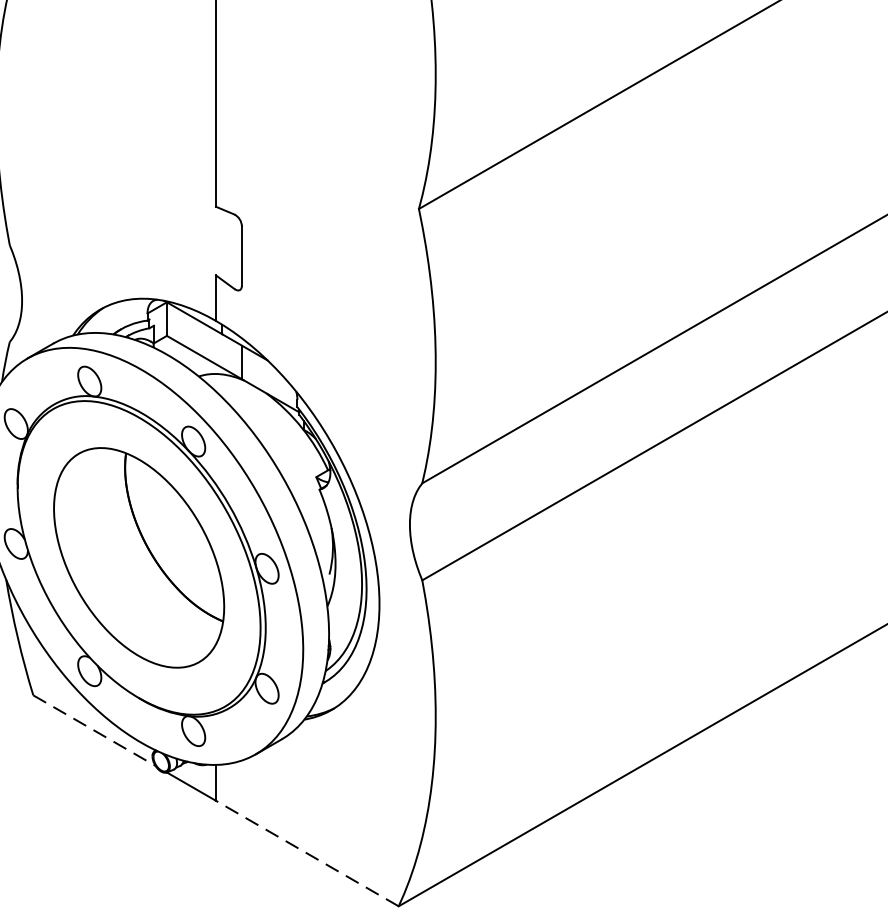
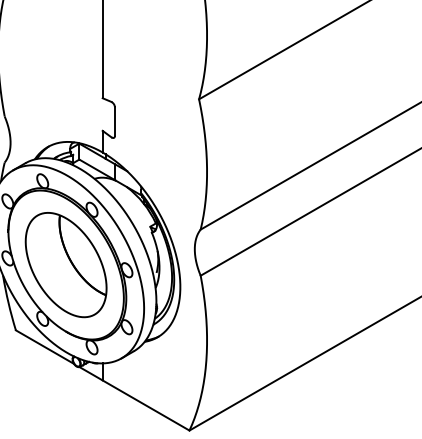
line: (93, 731) -> (44, 347), dashed -> solid
line: (306, 853) -> (145, 405), dashed -> solid

